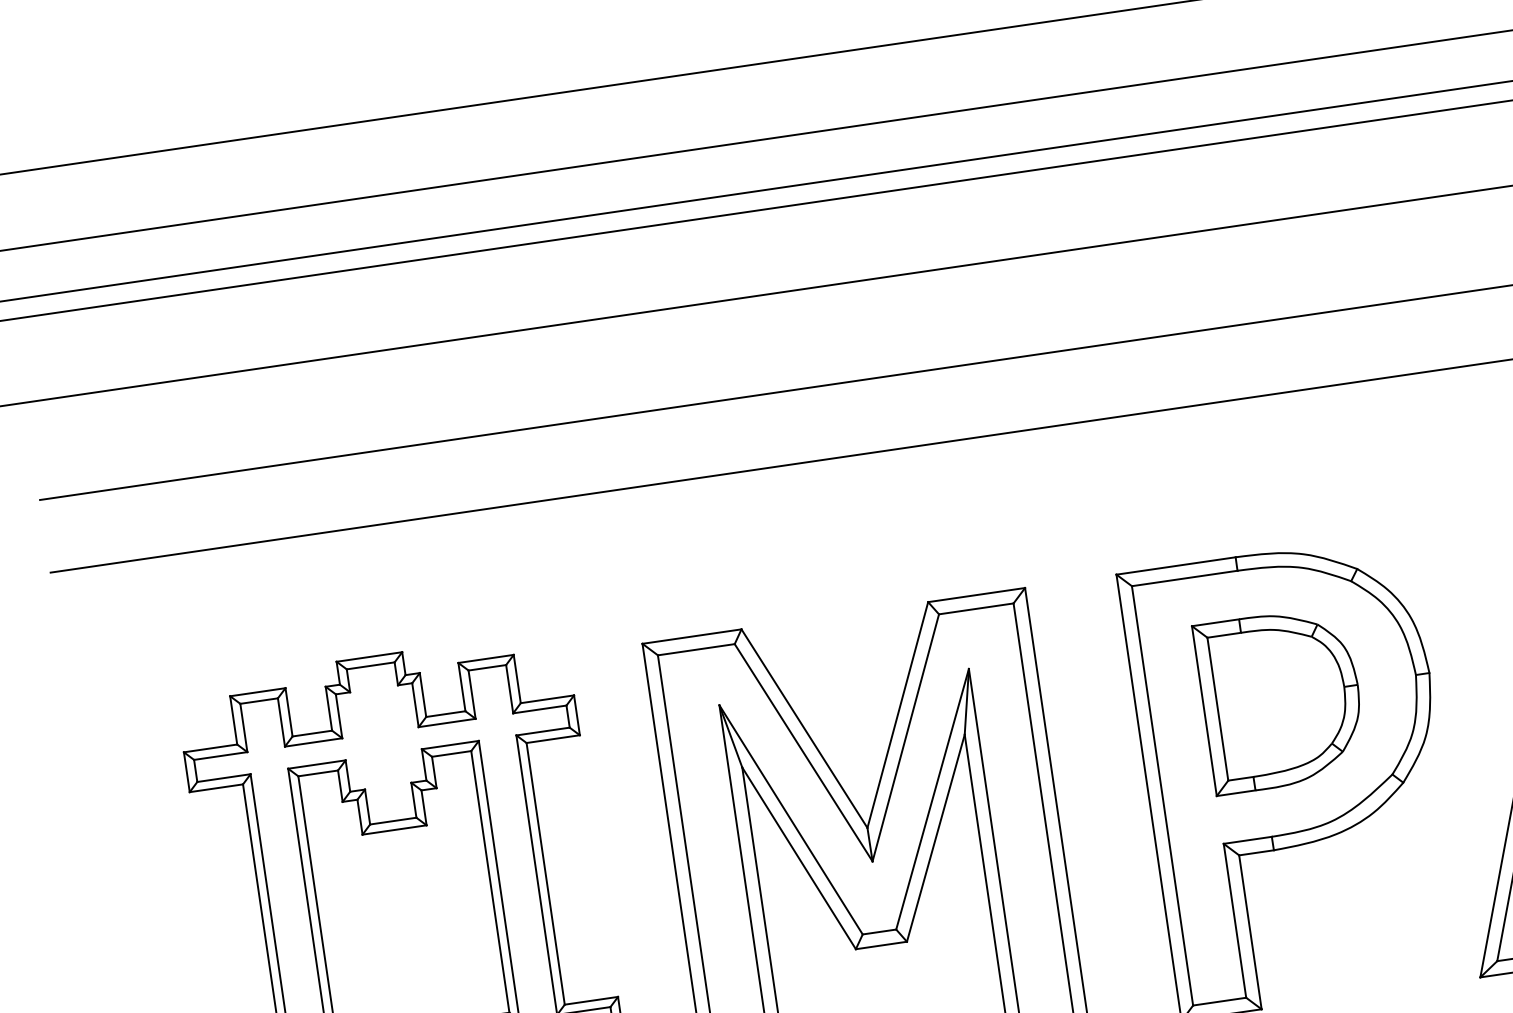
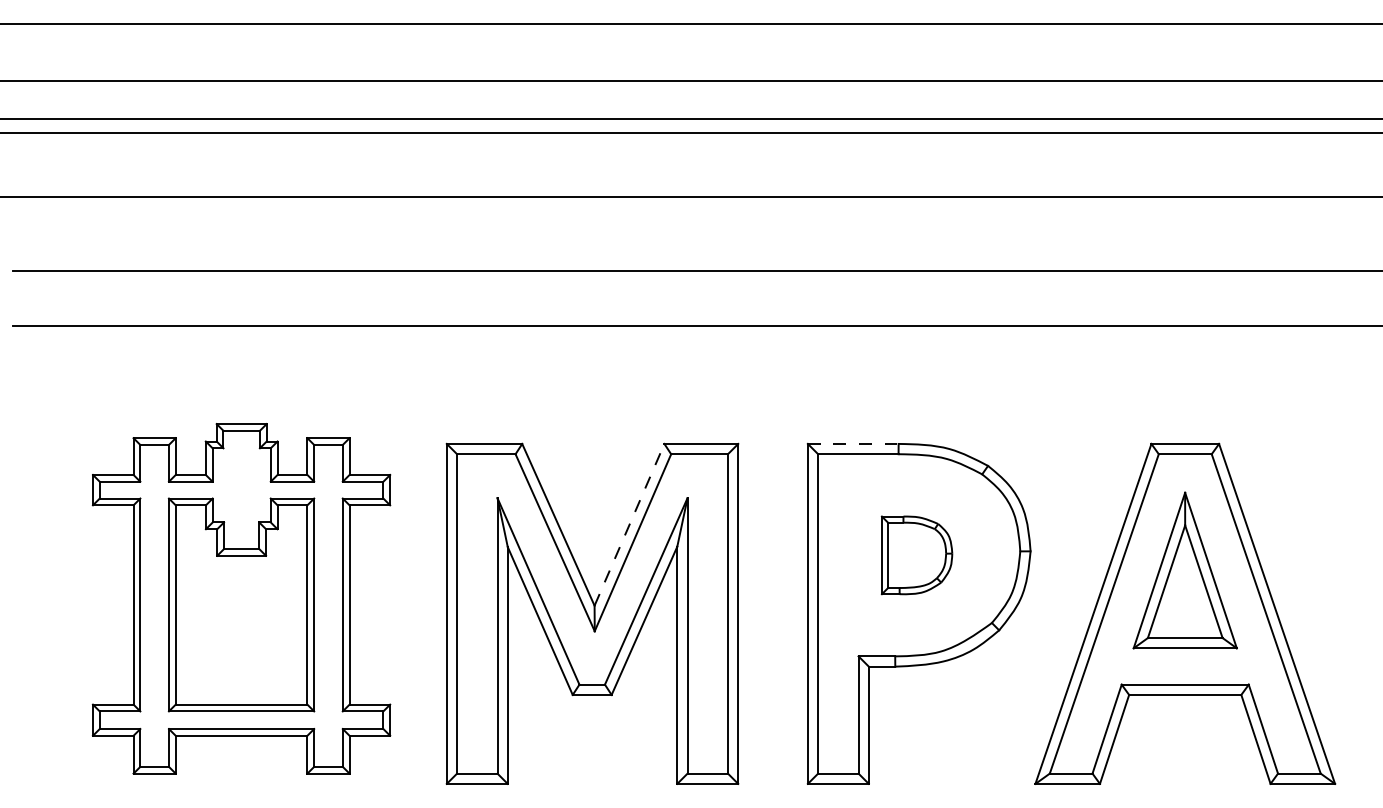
line: (1176, 565) -> (853, 443), solid -> dashed
part: (1280, 700) -> (916, 555), size x0.6
line: (897, 714) -> (629, 524), solid -> dashed

